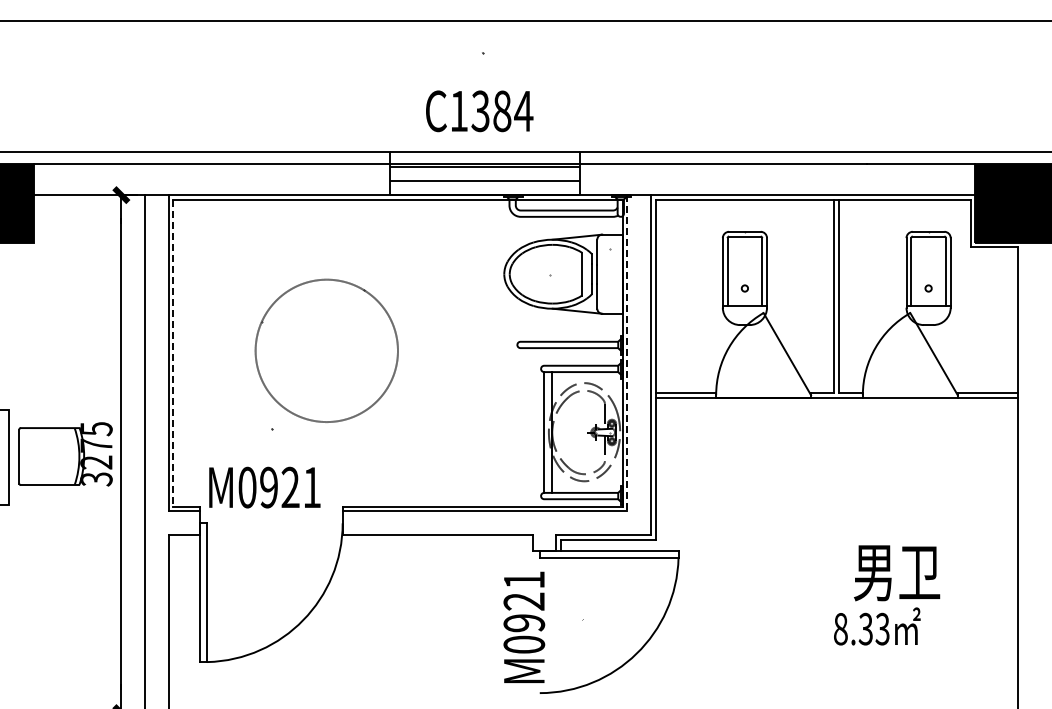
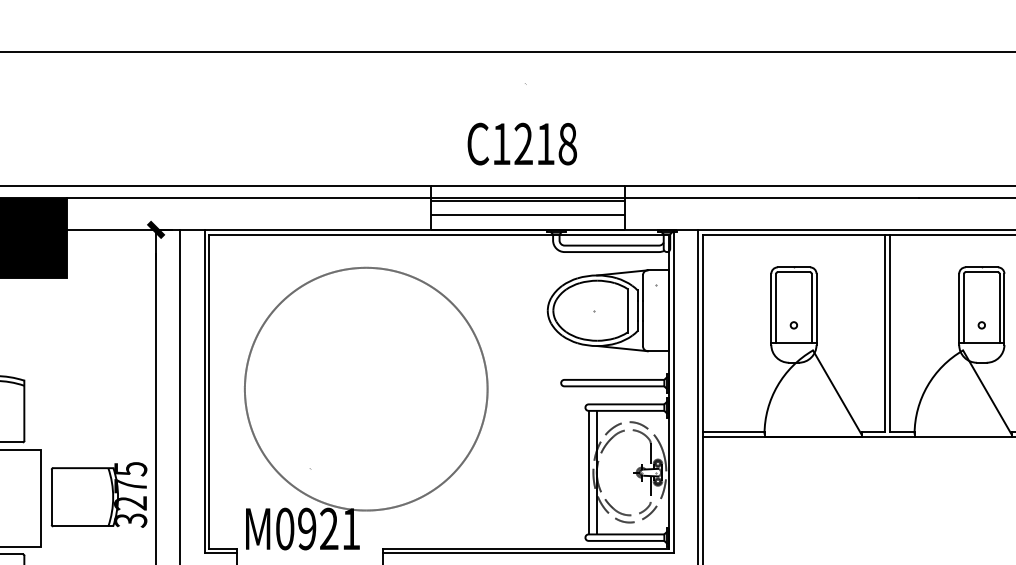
text: (502, 111) -> (545, 144), C1384 -> C1218
circle: (326, 350) -> (365, 388), size x1.67
line: (173, 353) -> (209, 391), dashed -> solid
line: (627, 353) -> (673, 391), dashed -> solid

